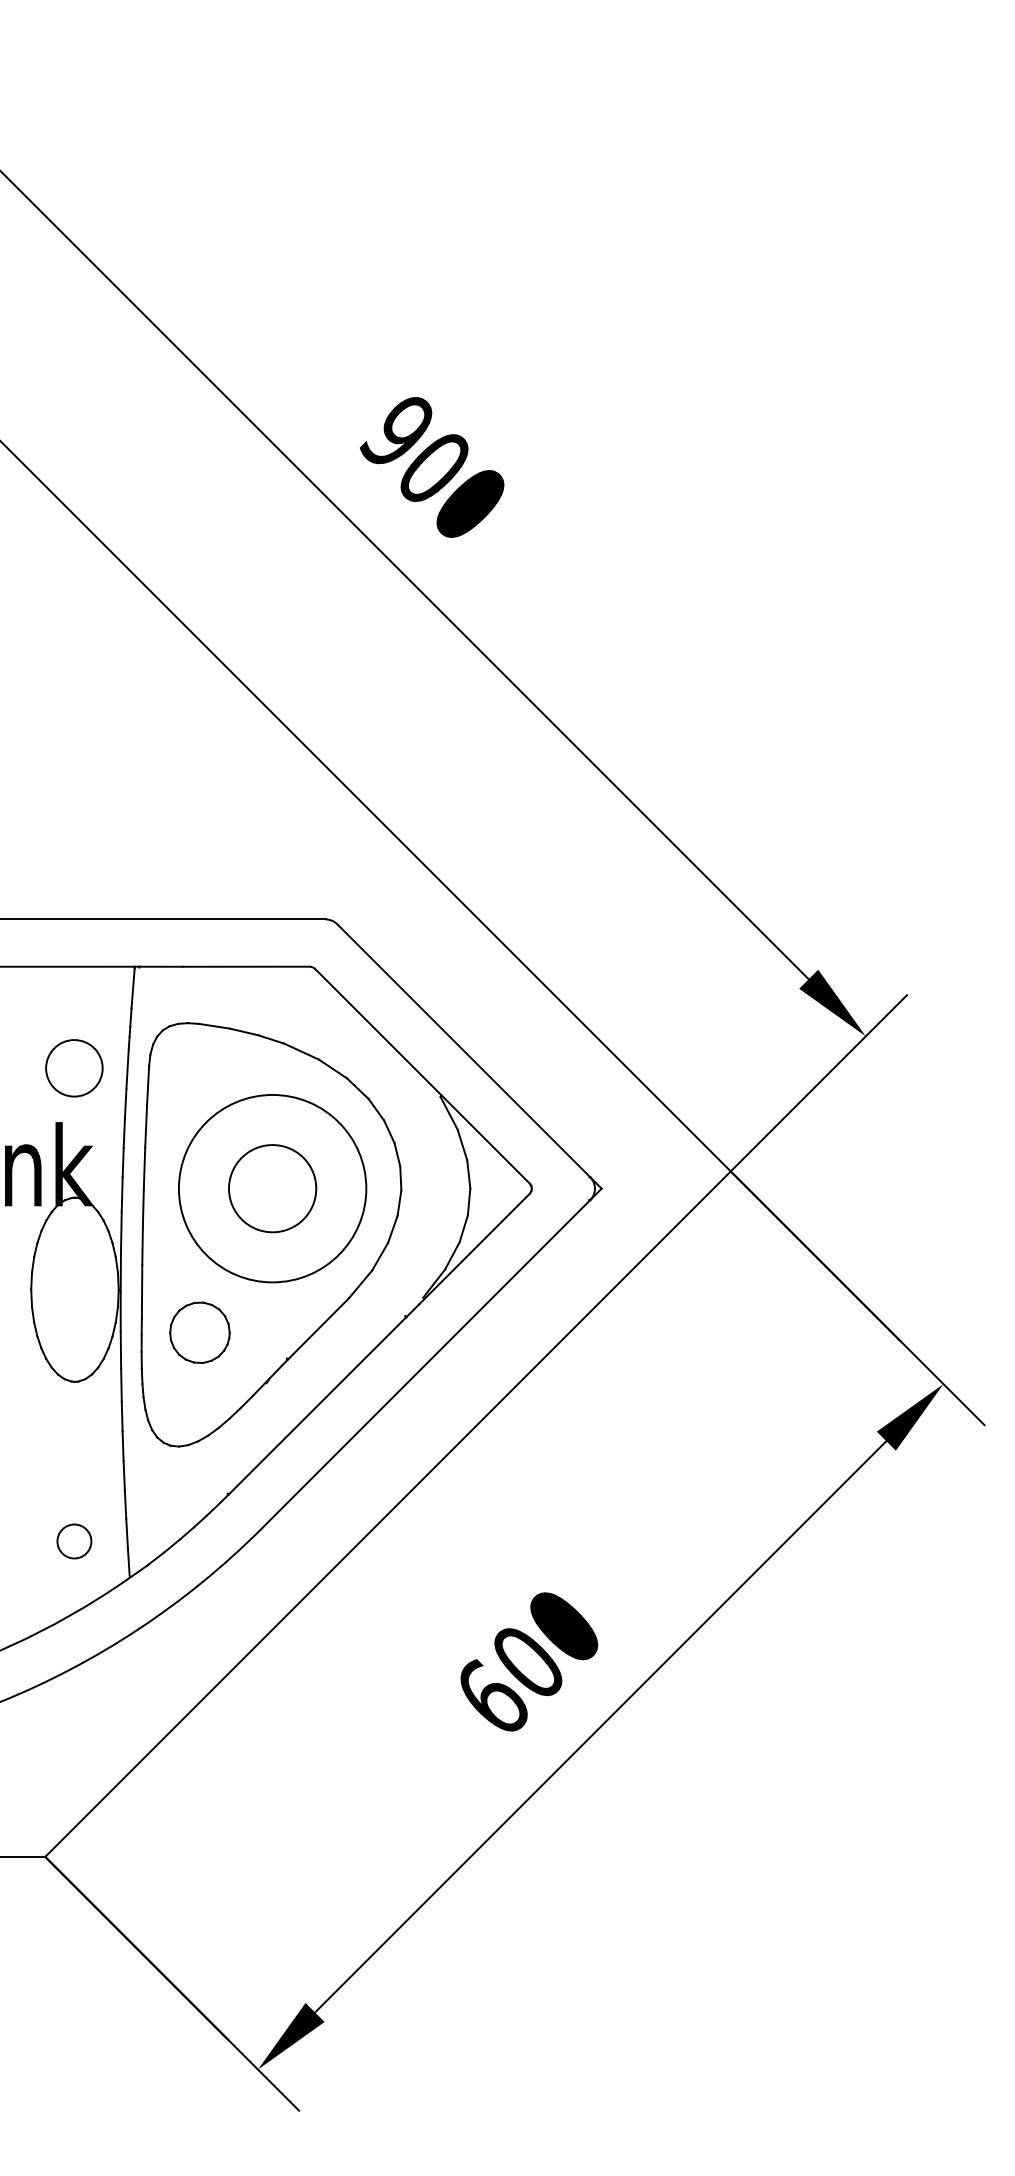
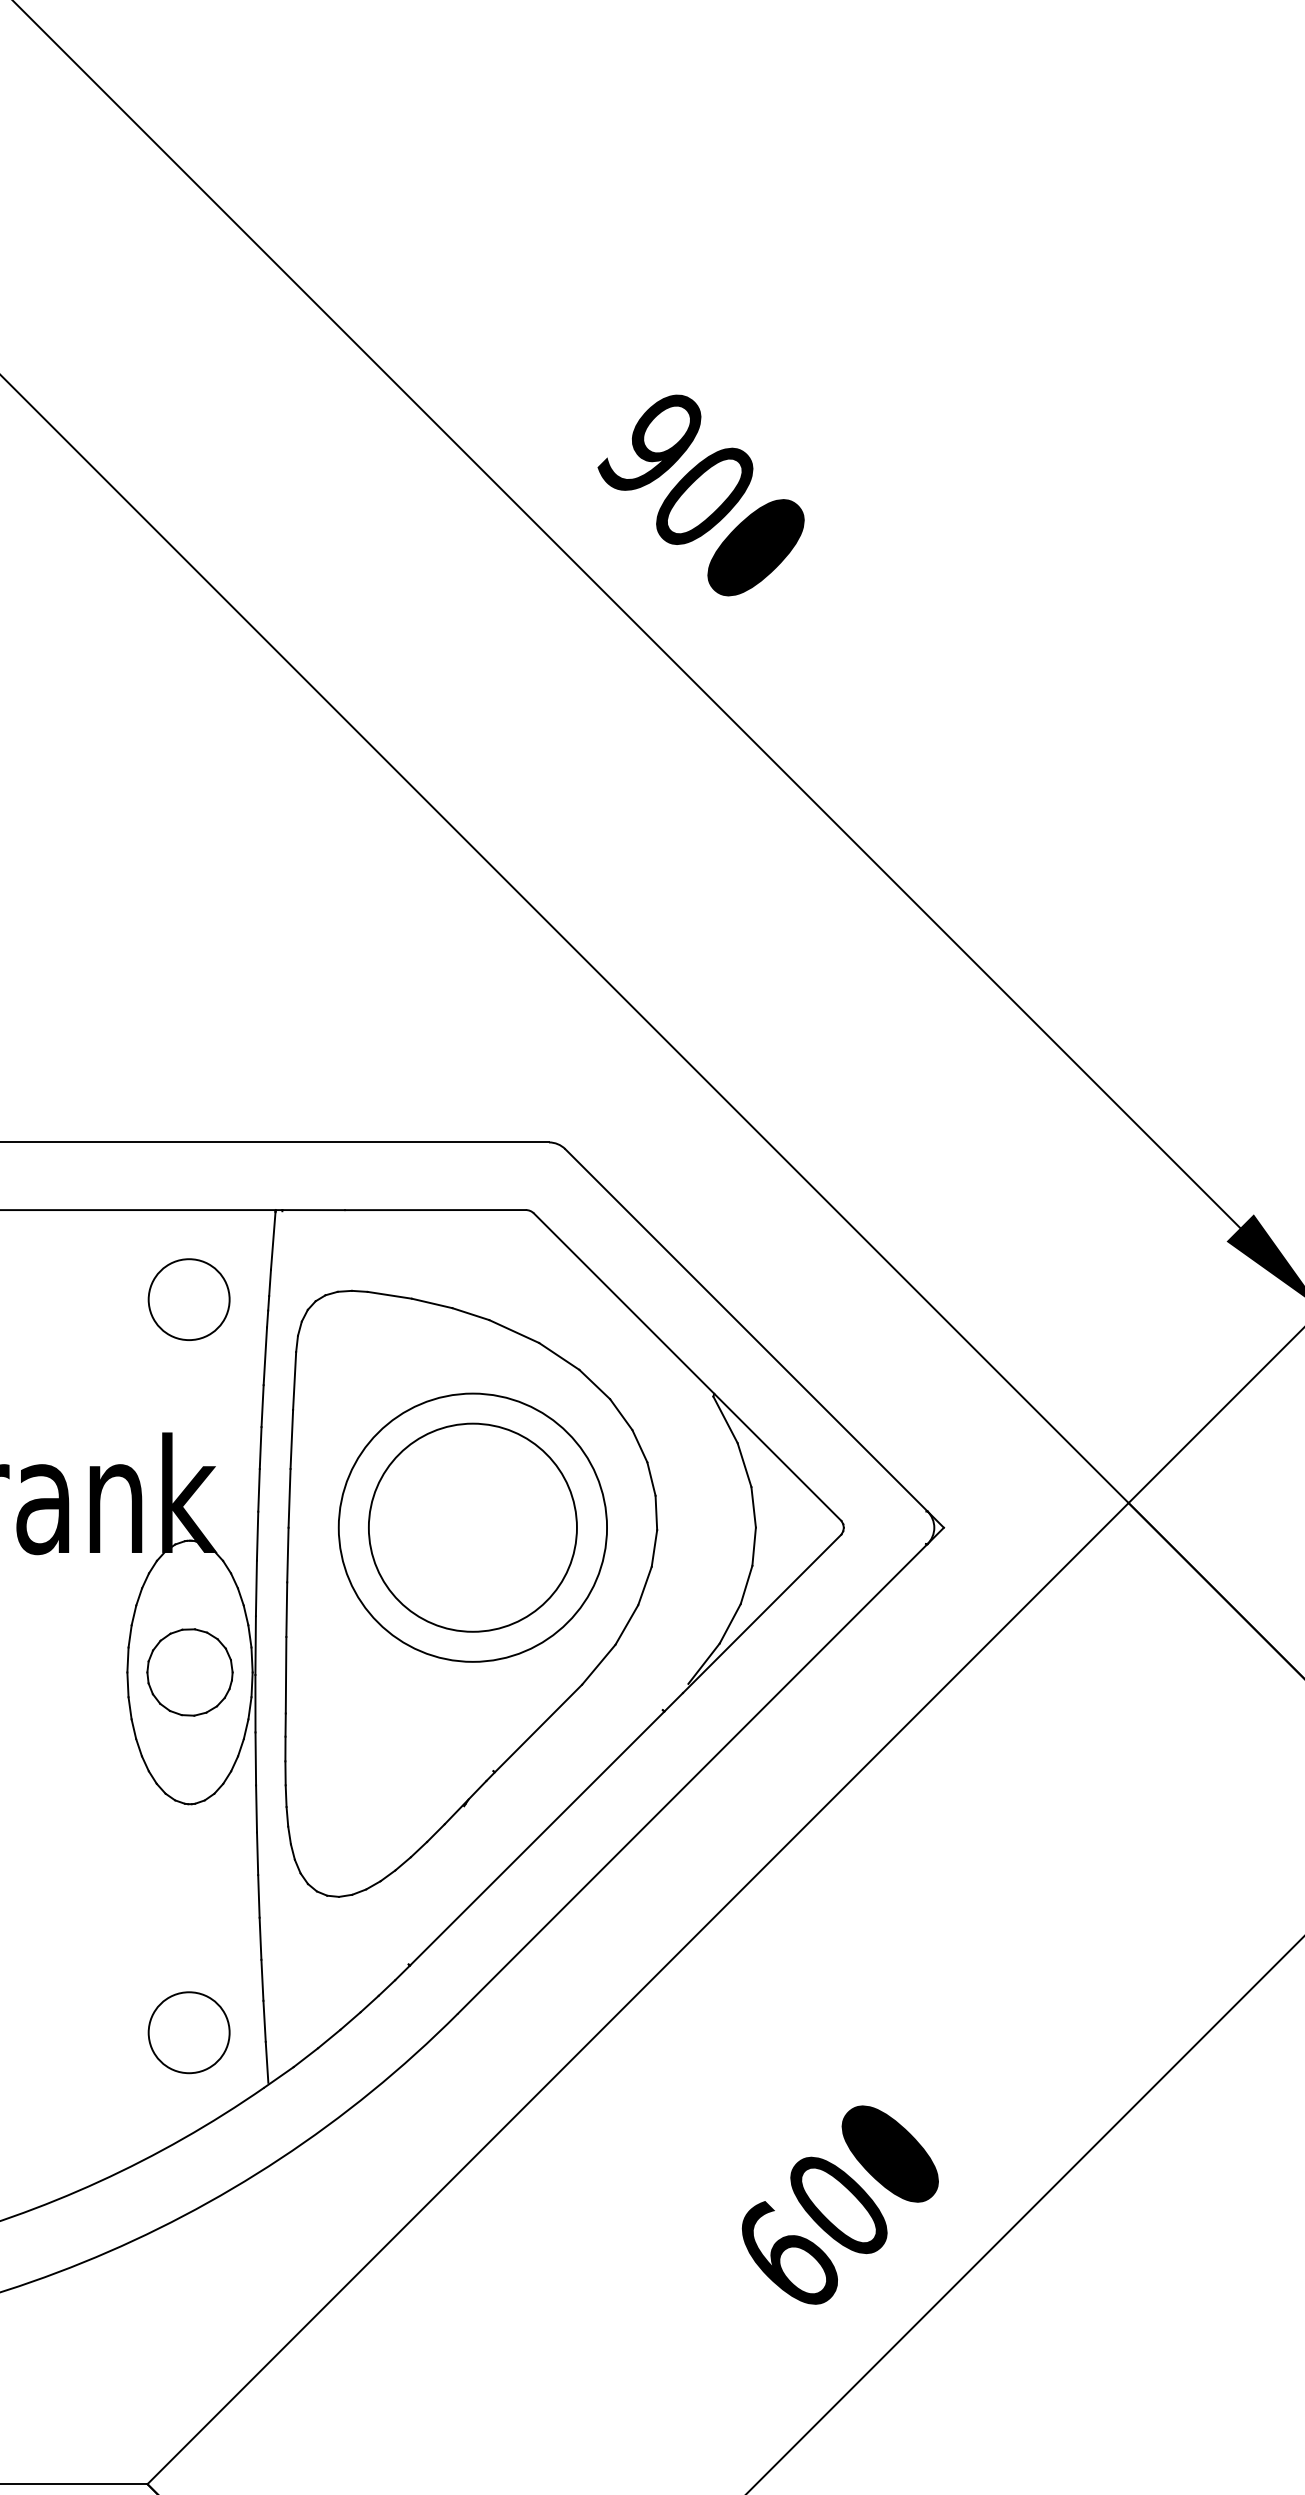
circle: (74, 1068) -> (189, 1299), moved
circle: (272, 1188) -> (472, 1527), size x1.67
part: (199, 1332) -> (189, 1672), moved
circle: (74, 1541) -> (189, 2032), size x1.67

